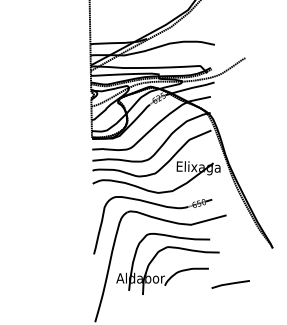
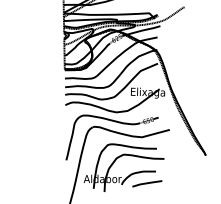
line: (230, 284) -> (147, 183), moved

